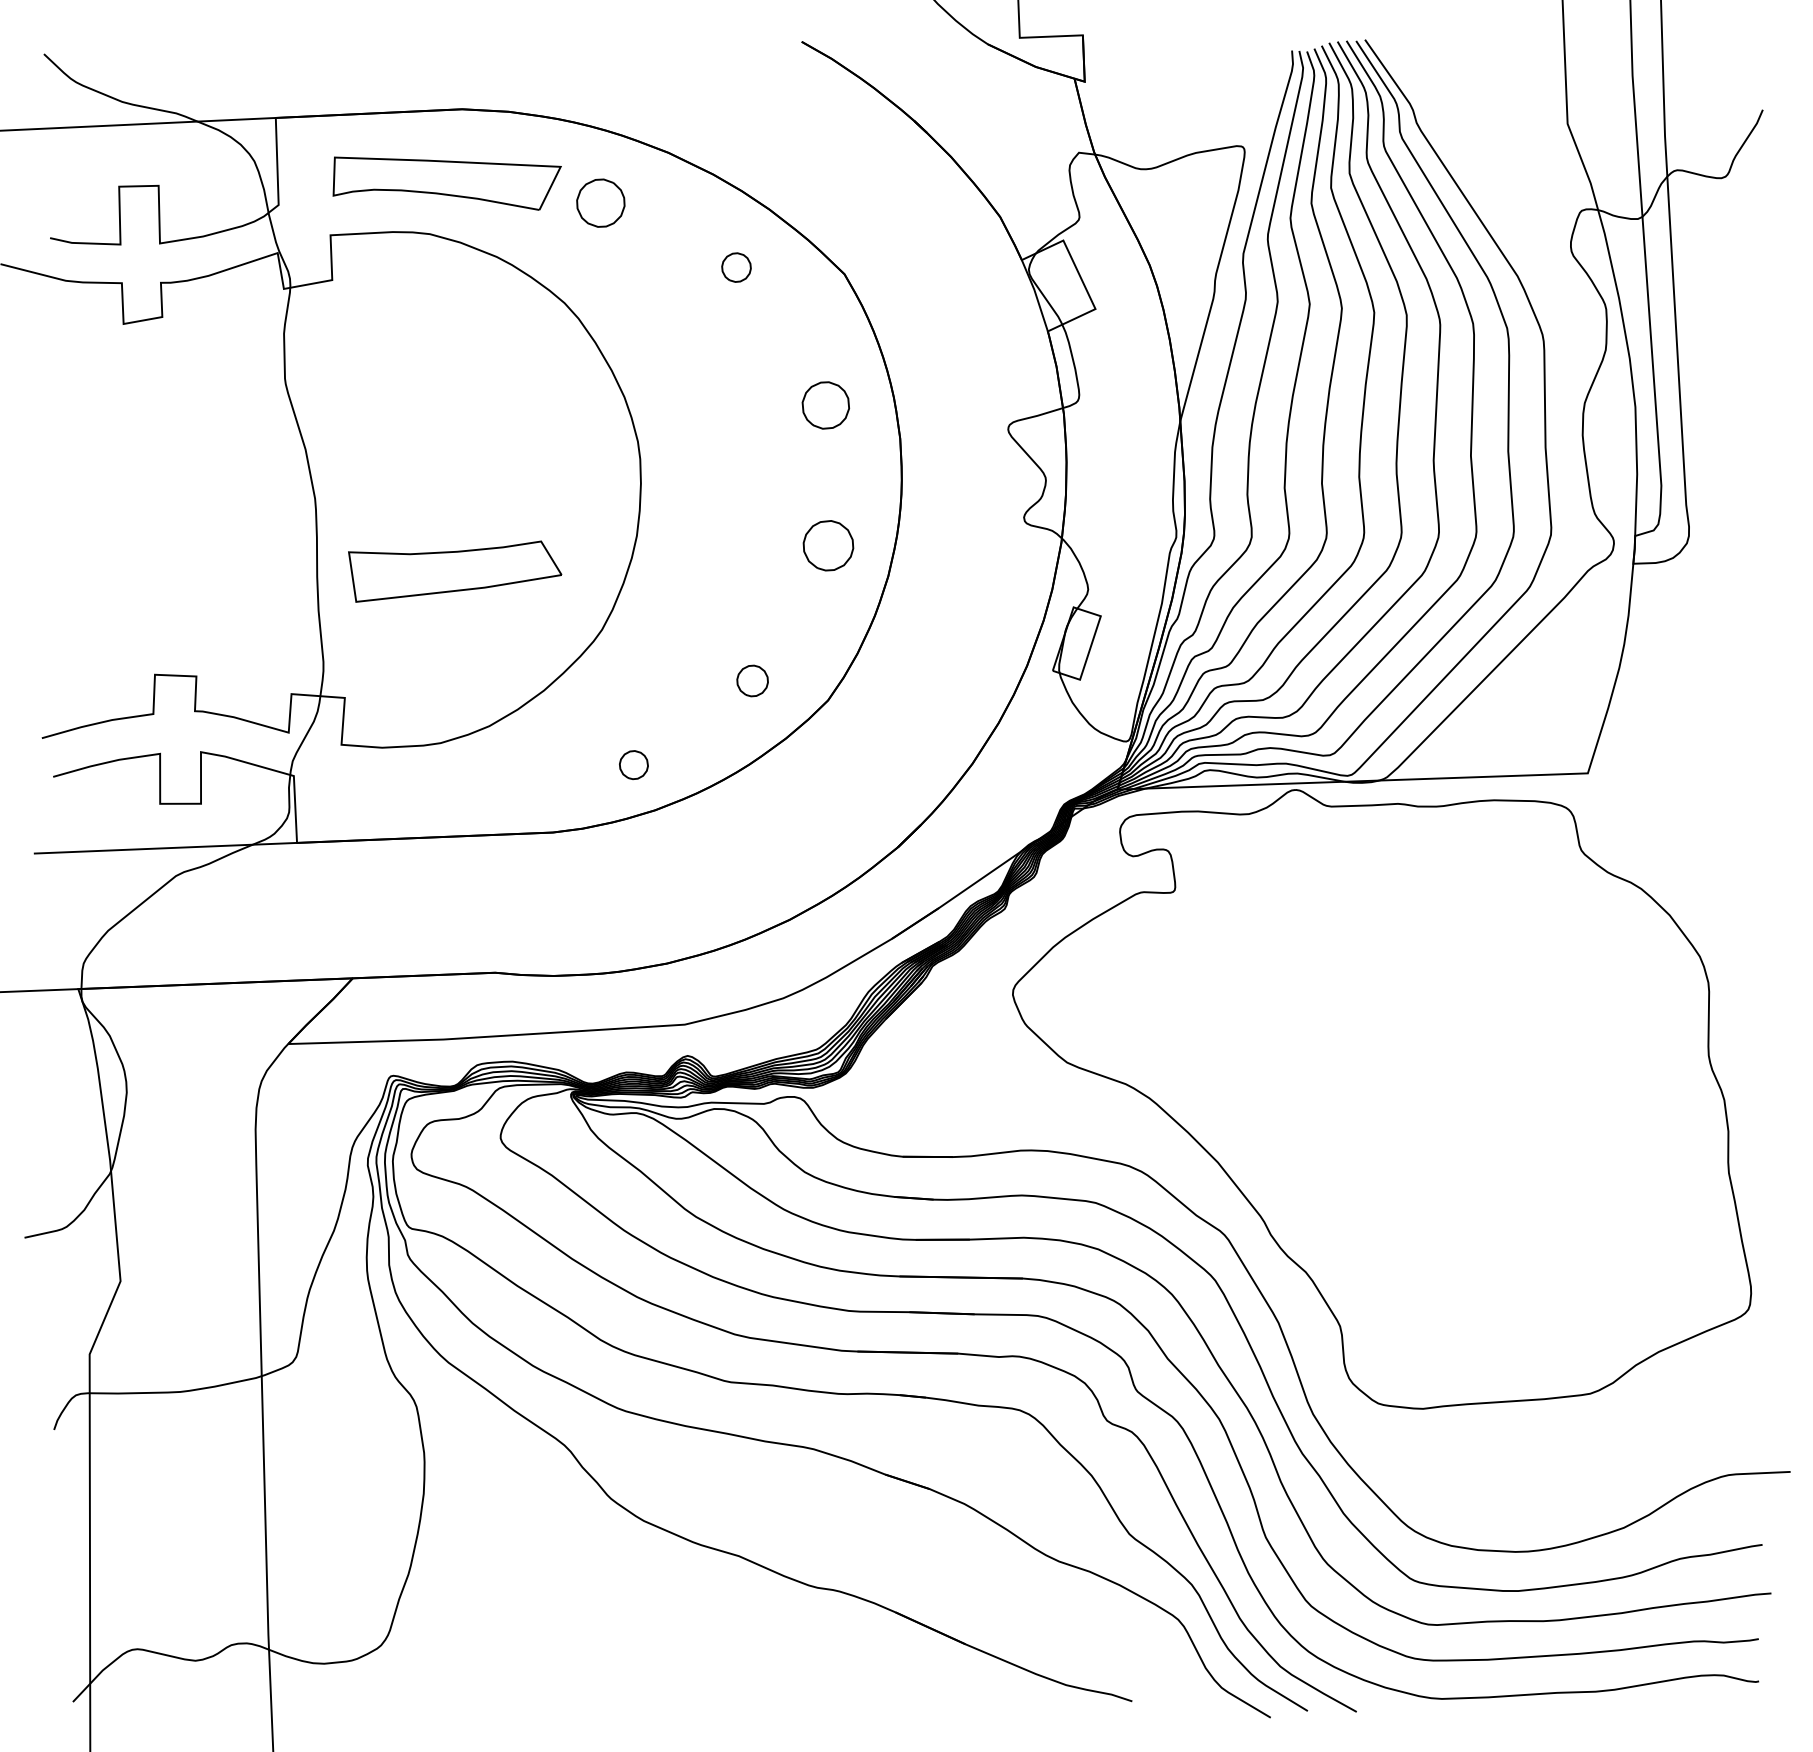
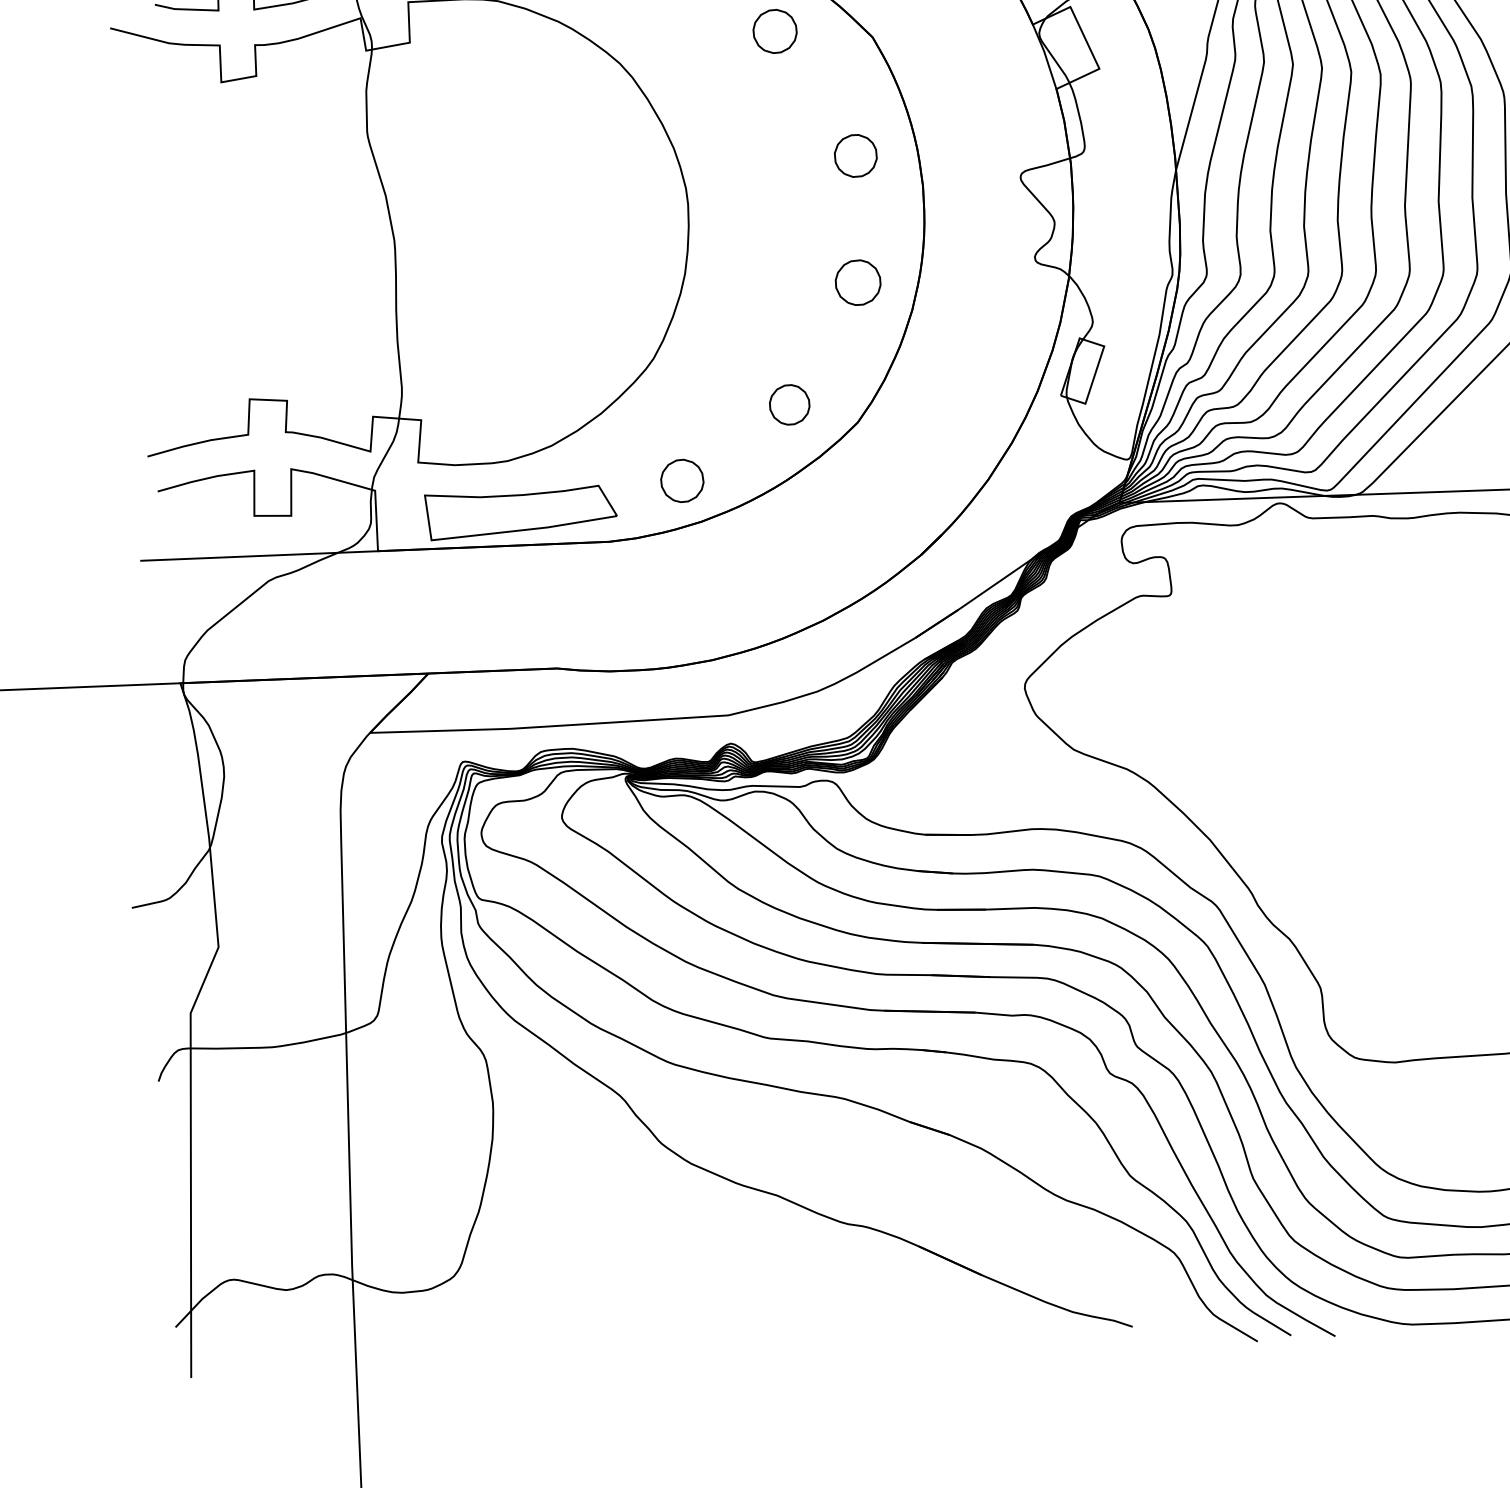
part: (736, 267) -> (775, 31), size x1.67
part: (455, 571) -> (521, 512), moved
part: (752, 680) -> (789, 404), size x1.43
part: (633, 764) -> (682, 480), size x1.67

